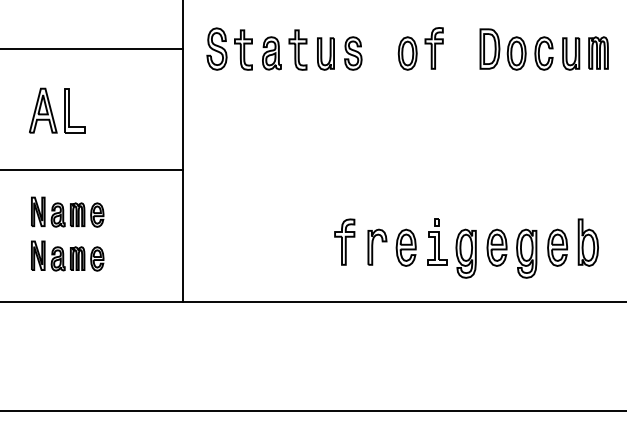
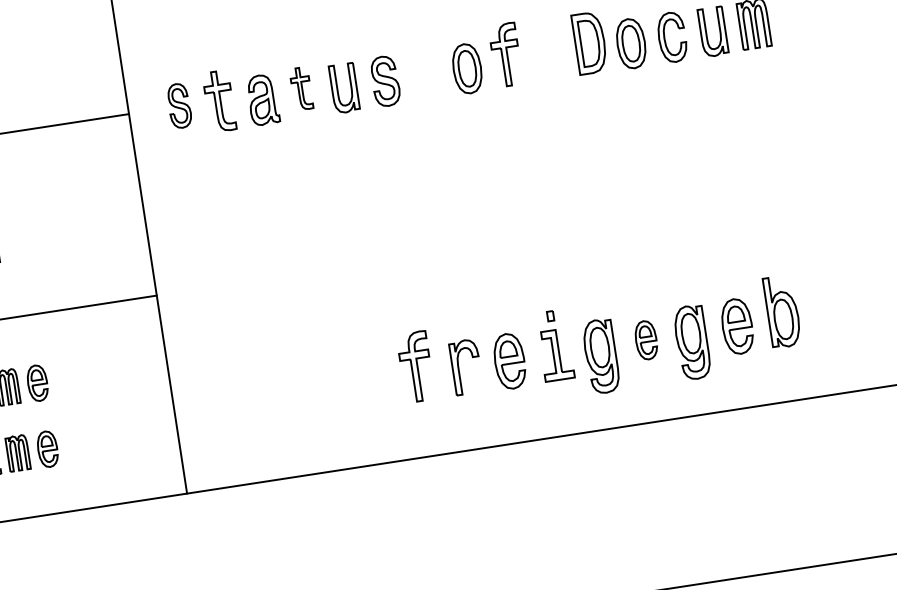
part: (216, 48) -> (178, 105), size x0.7
part: (297, 49) -> (300, 88), size x0.7
part: (496, 247) -> (645, 340), size x0.7

